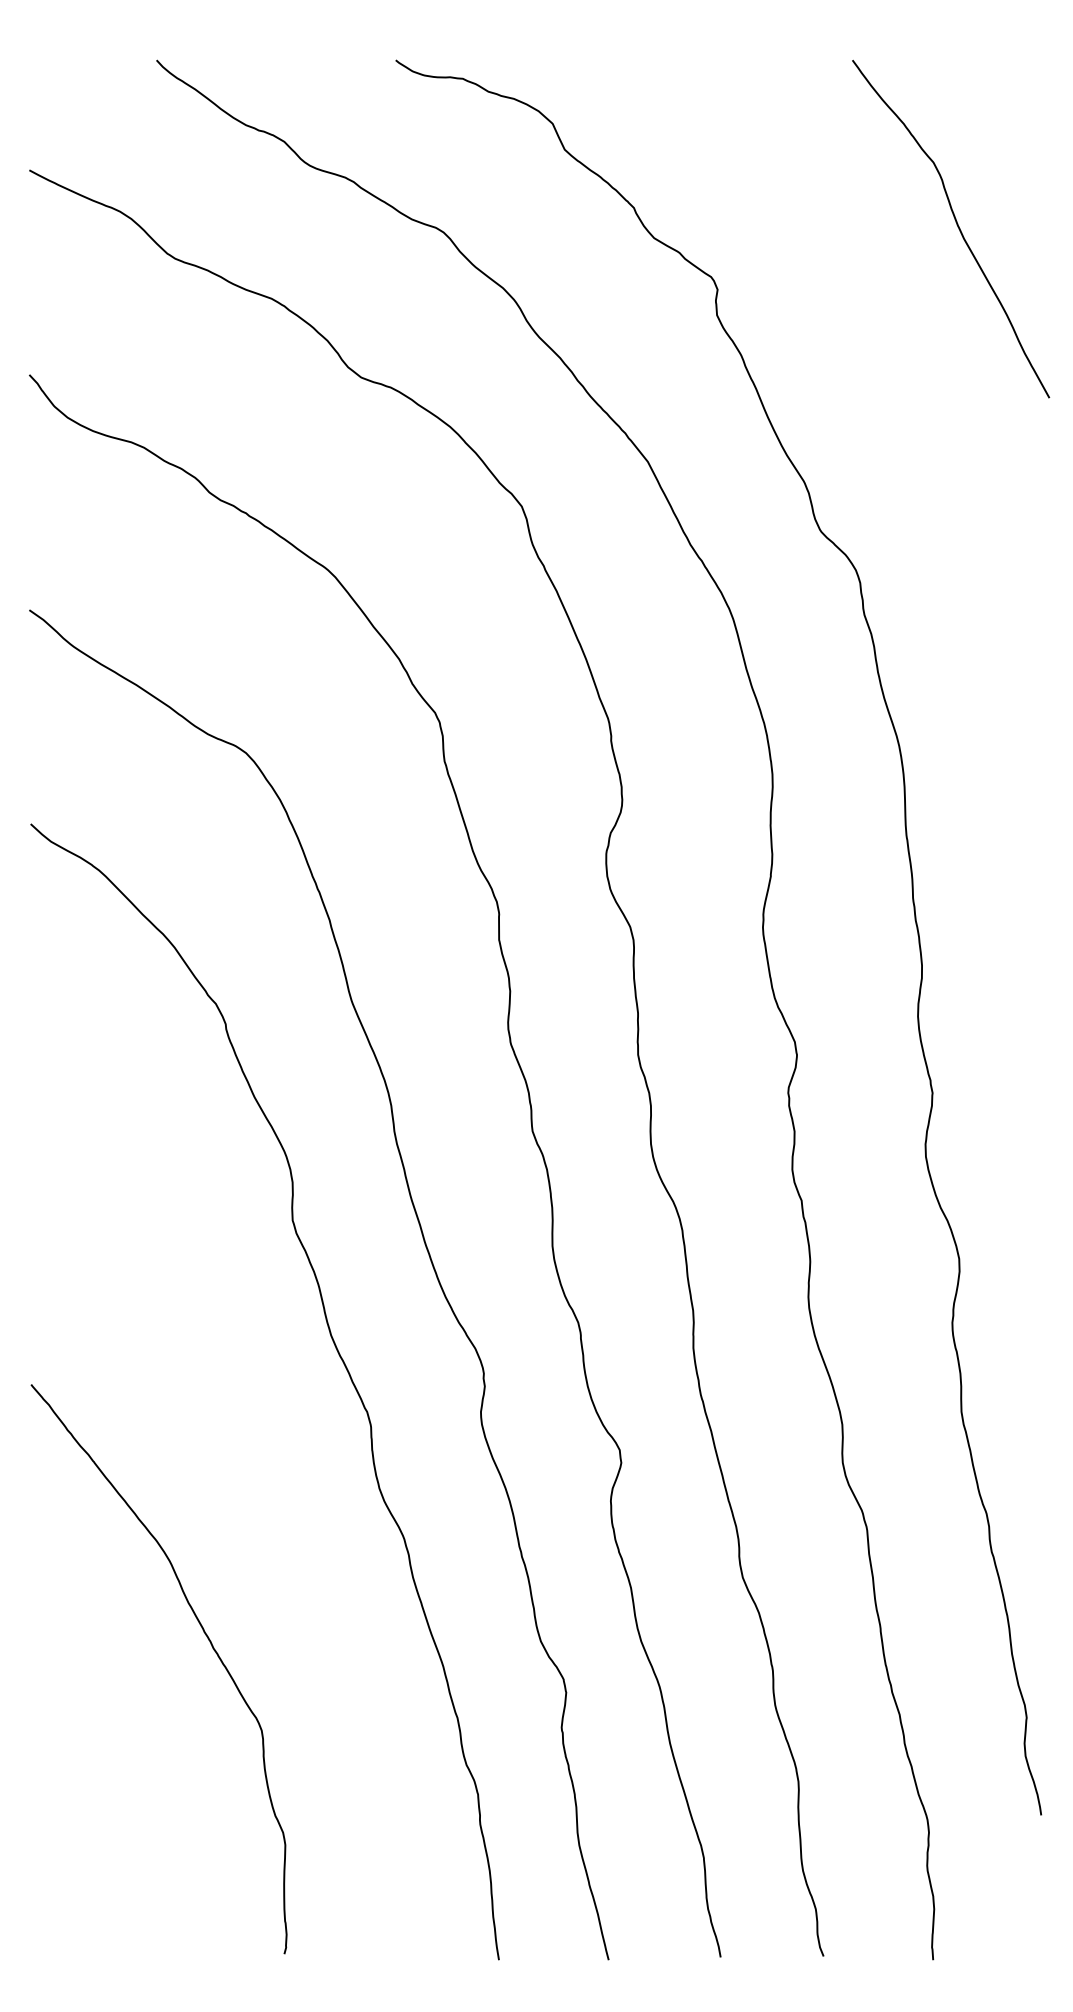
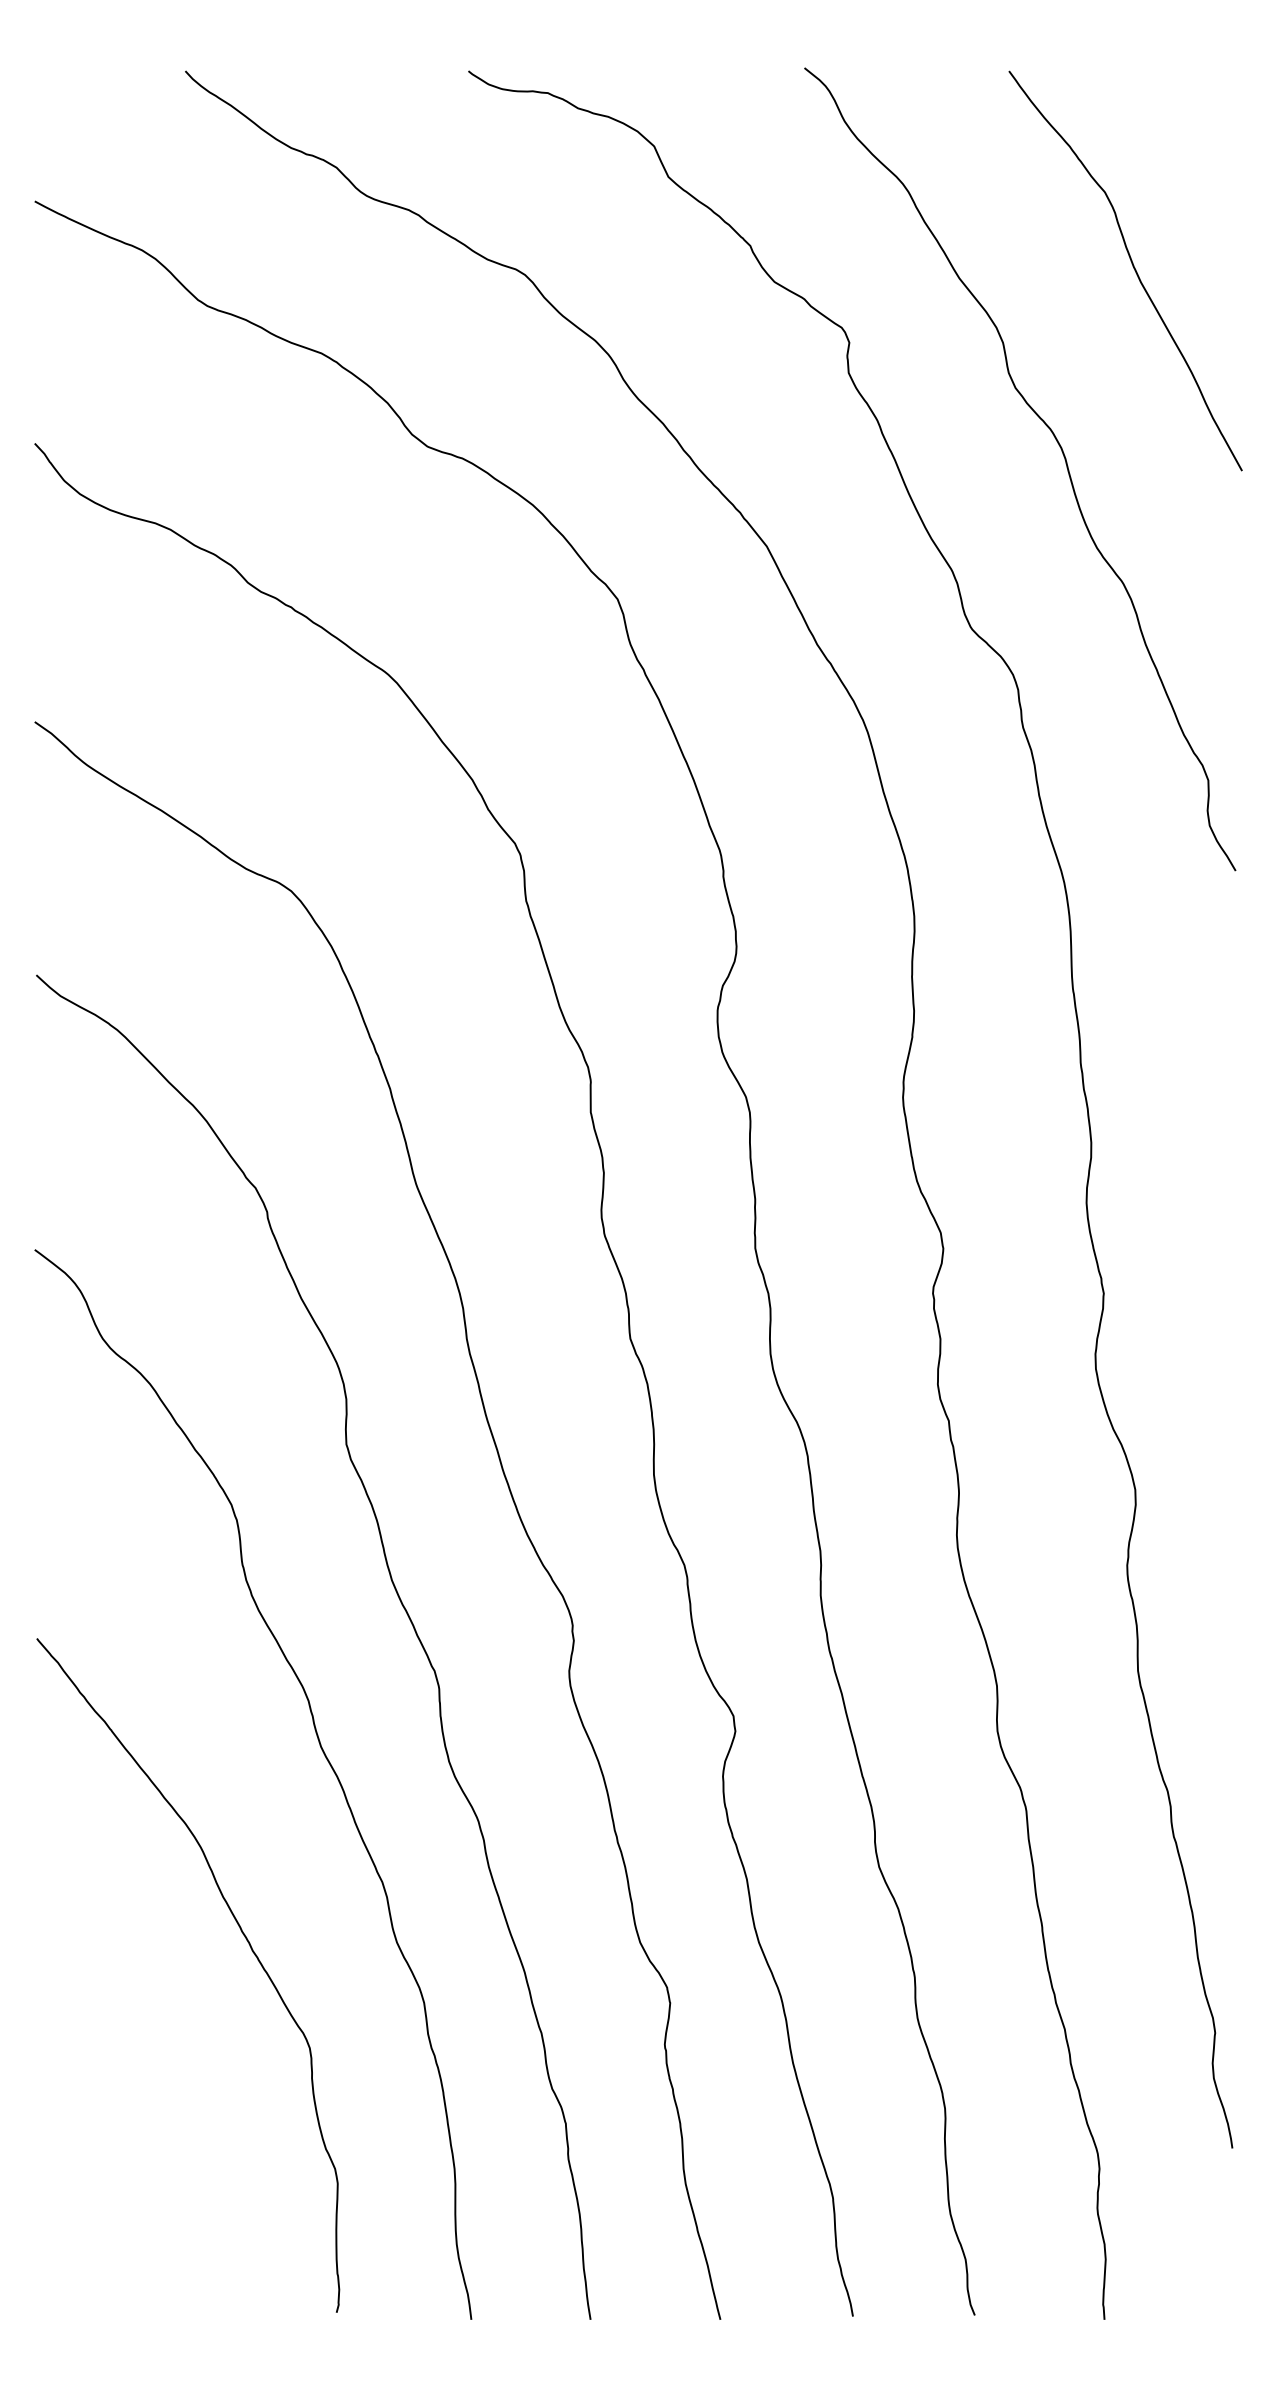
curve: (897, 384) -> (1062, 454), added
curve: (271, 1479) -> (321, 1750), added

